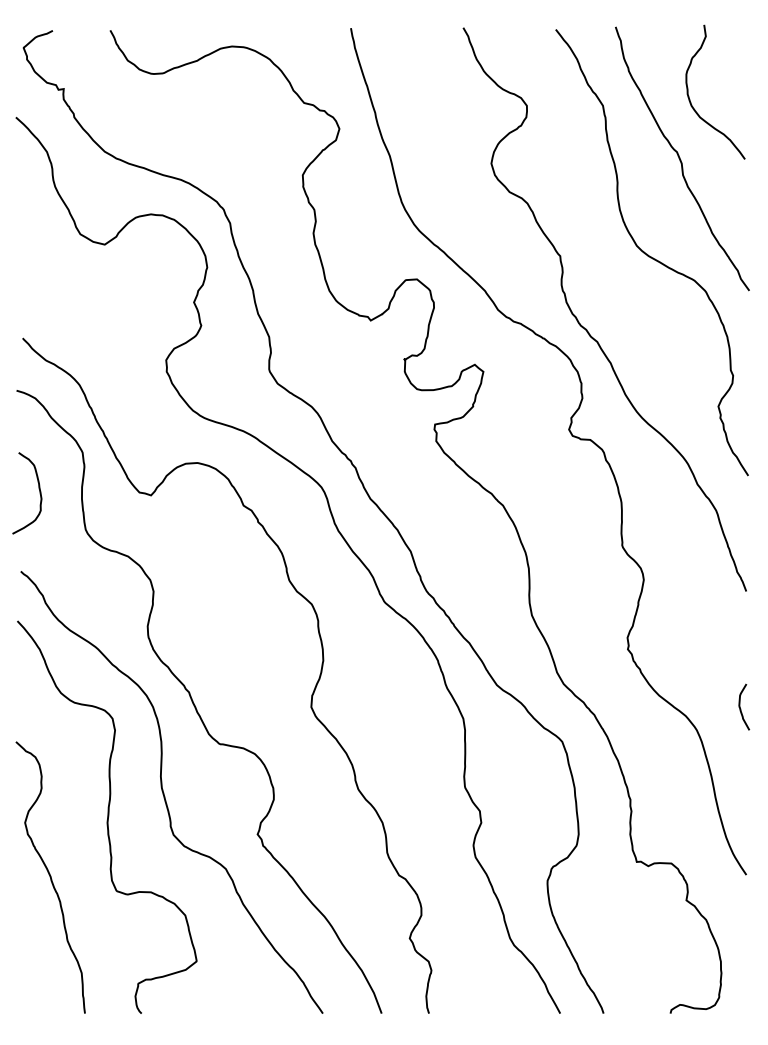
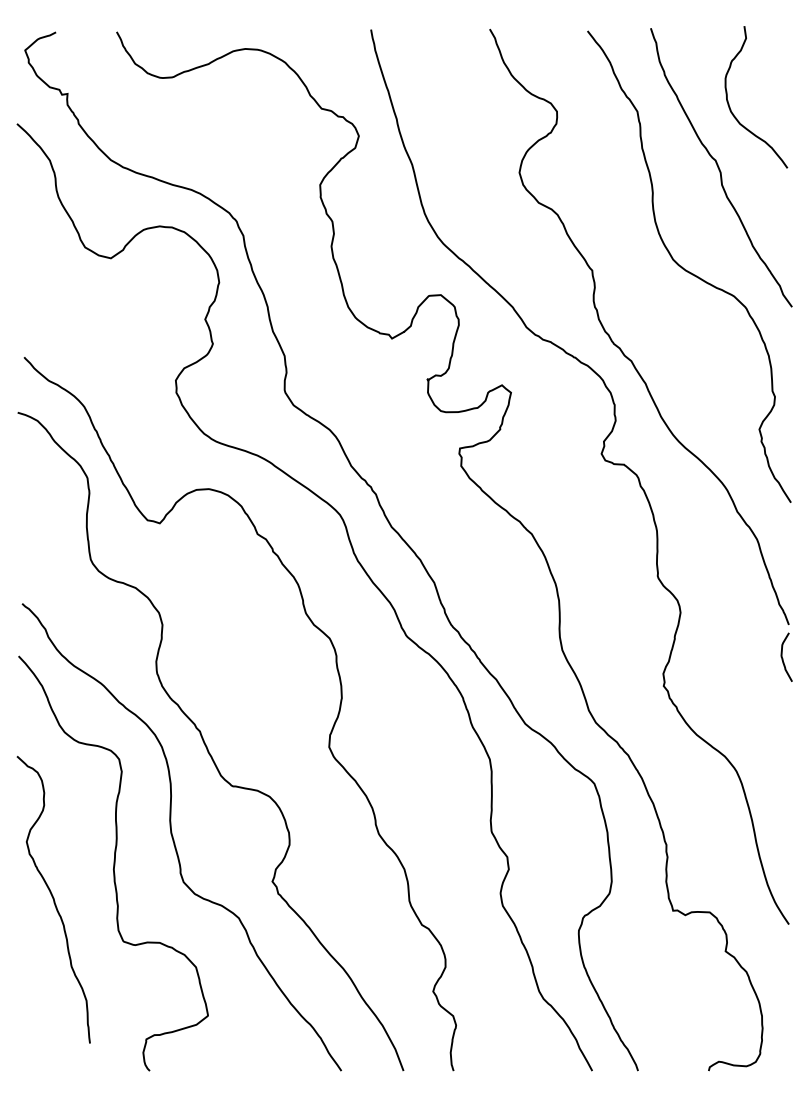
curve: (38, 489) -> (40, 517), removed
curve: (740, 706) -> (782, 656), moved
curve: (50, 877) -> (53, 899), moved

